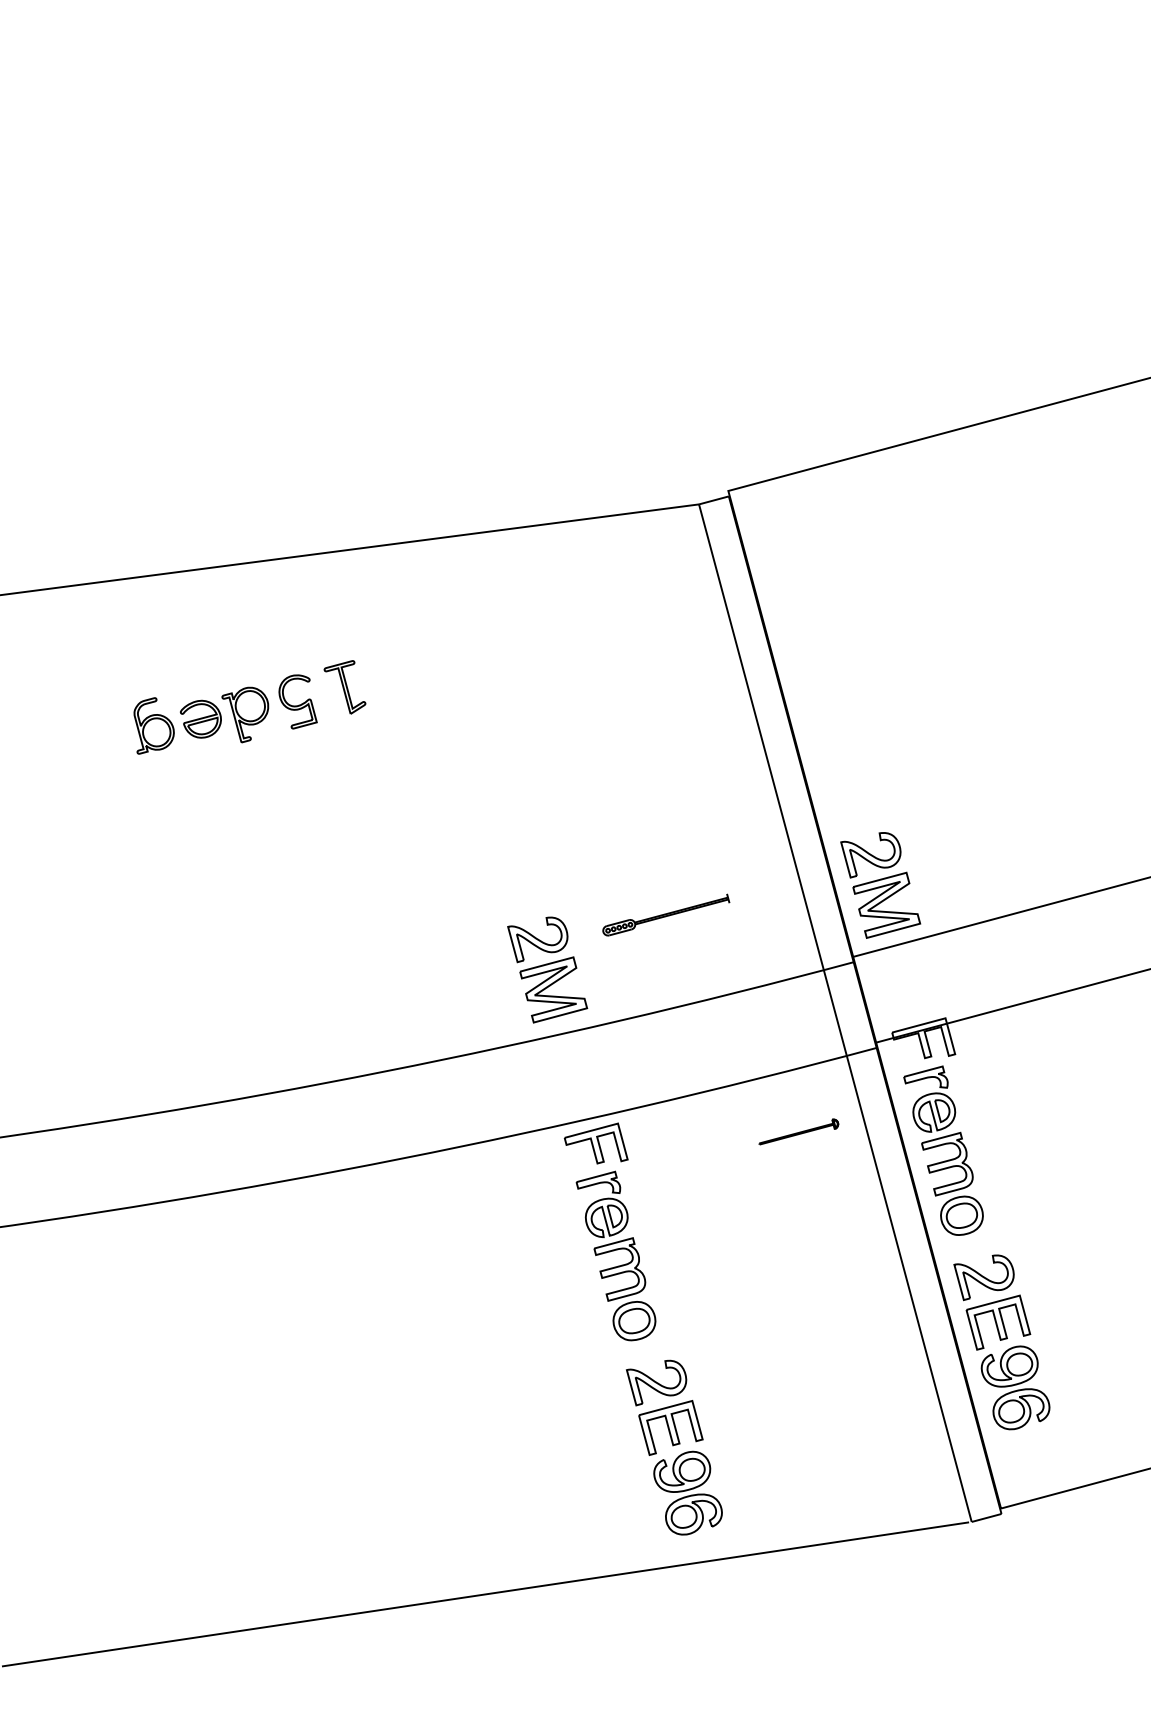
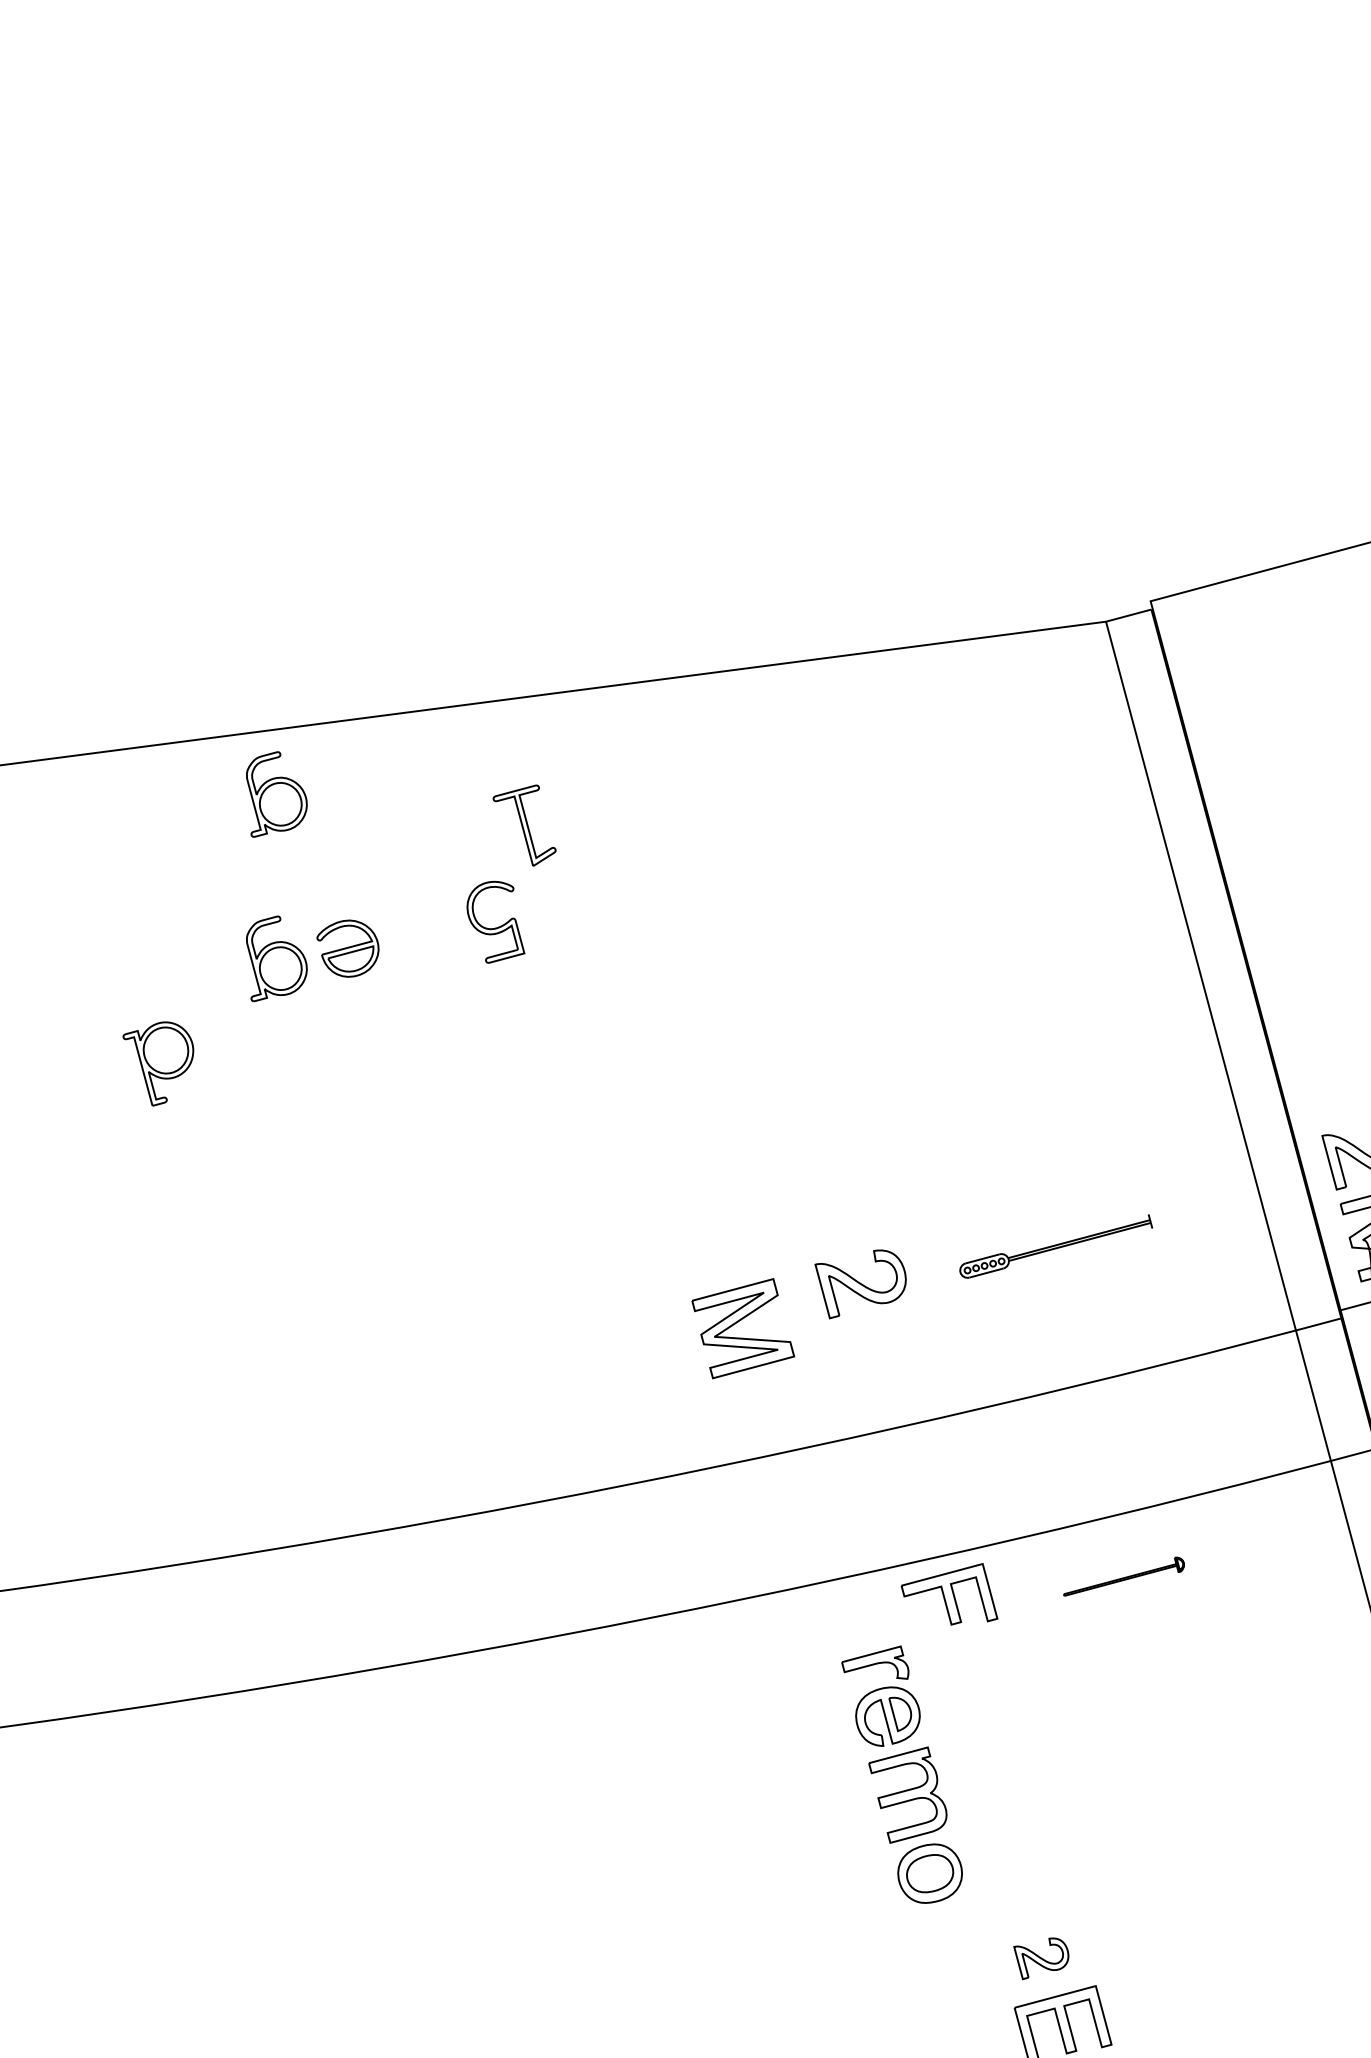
part: (153, 617) -> (275, 793), added
part: (344, 687) -> (523, 825), moved
part: (245, 714) -> (158, 1063), moved
part: (553, 989) -> (743, 1327), moved
part: (798, 1131) -> (1123, 1576), moved
part: (615, 1255) -> (901, 1773), moved
part: (656, 1382) -> (1041, 1957), size x0.6

